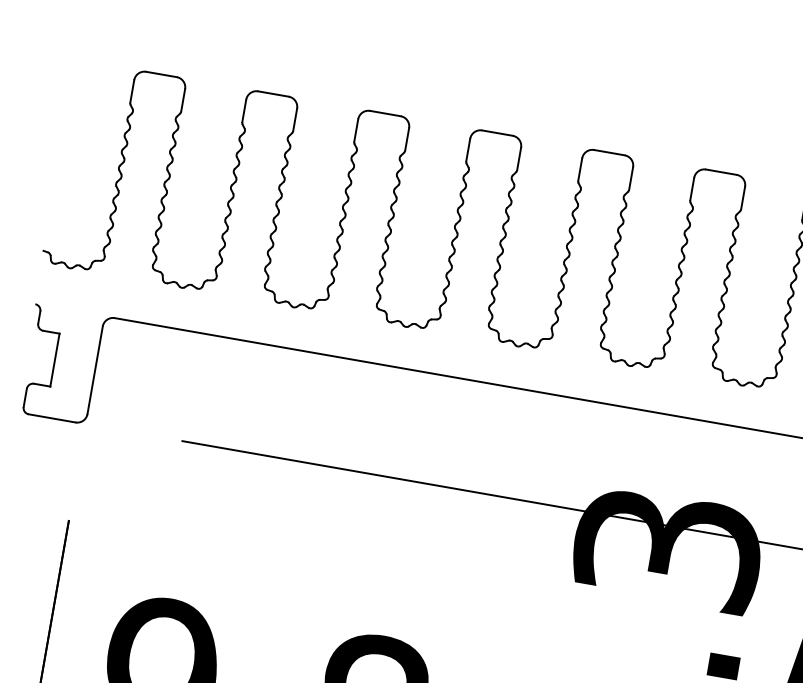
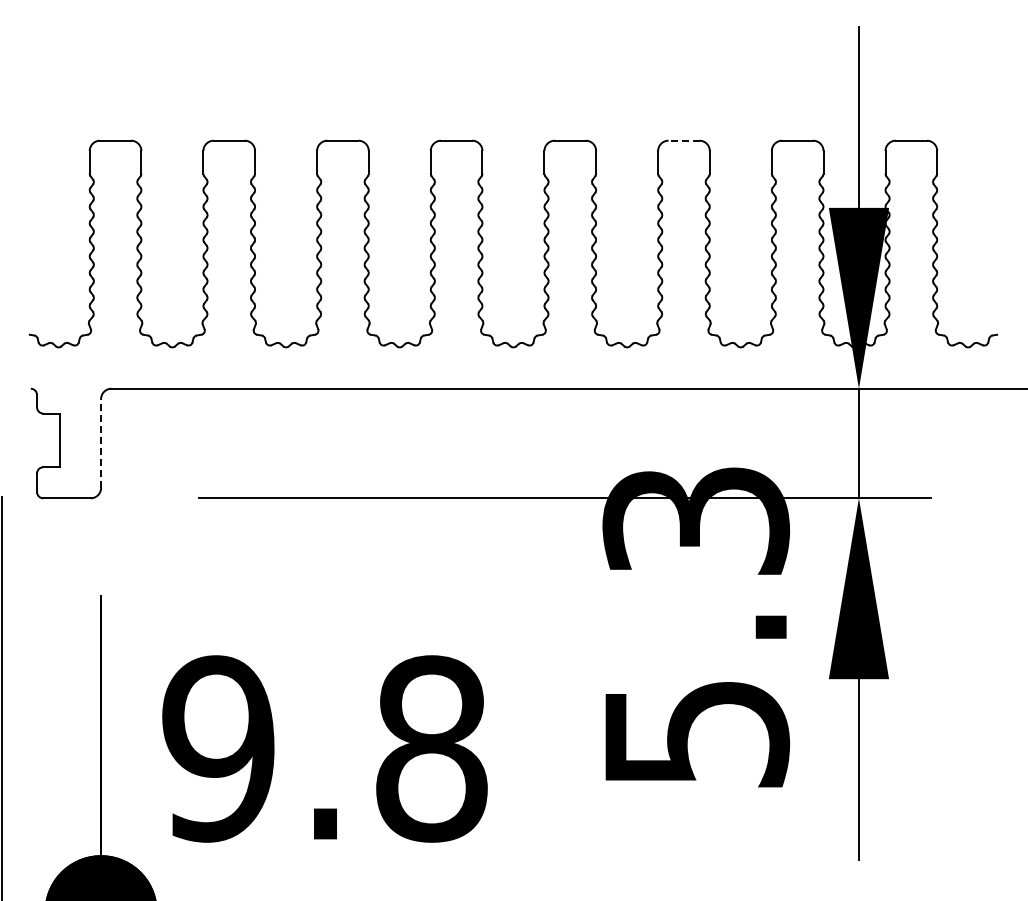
line: (720, 171) -> (683, 140), solid -> dashed
line: (95, 370) -> (101, 443), solid -> dashed

